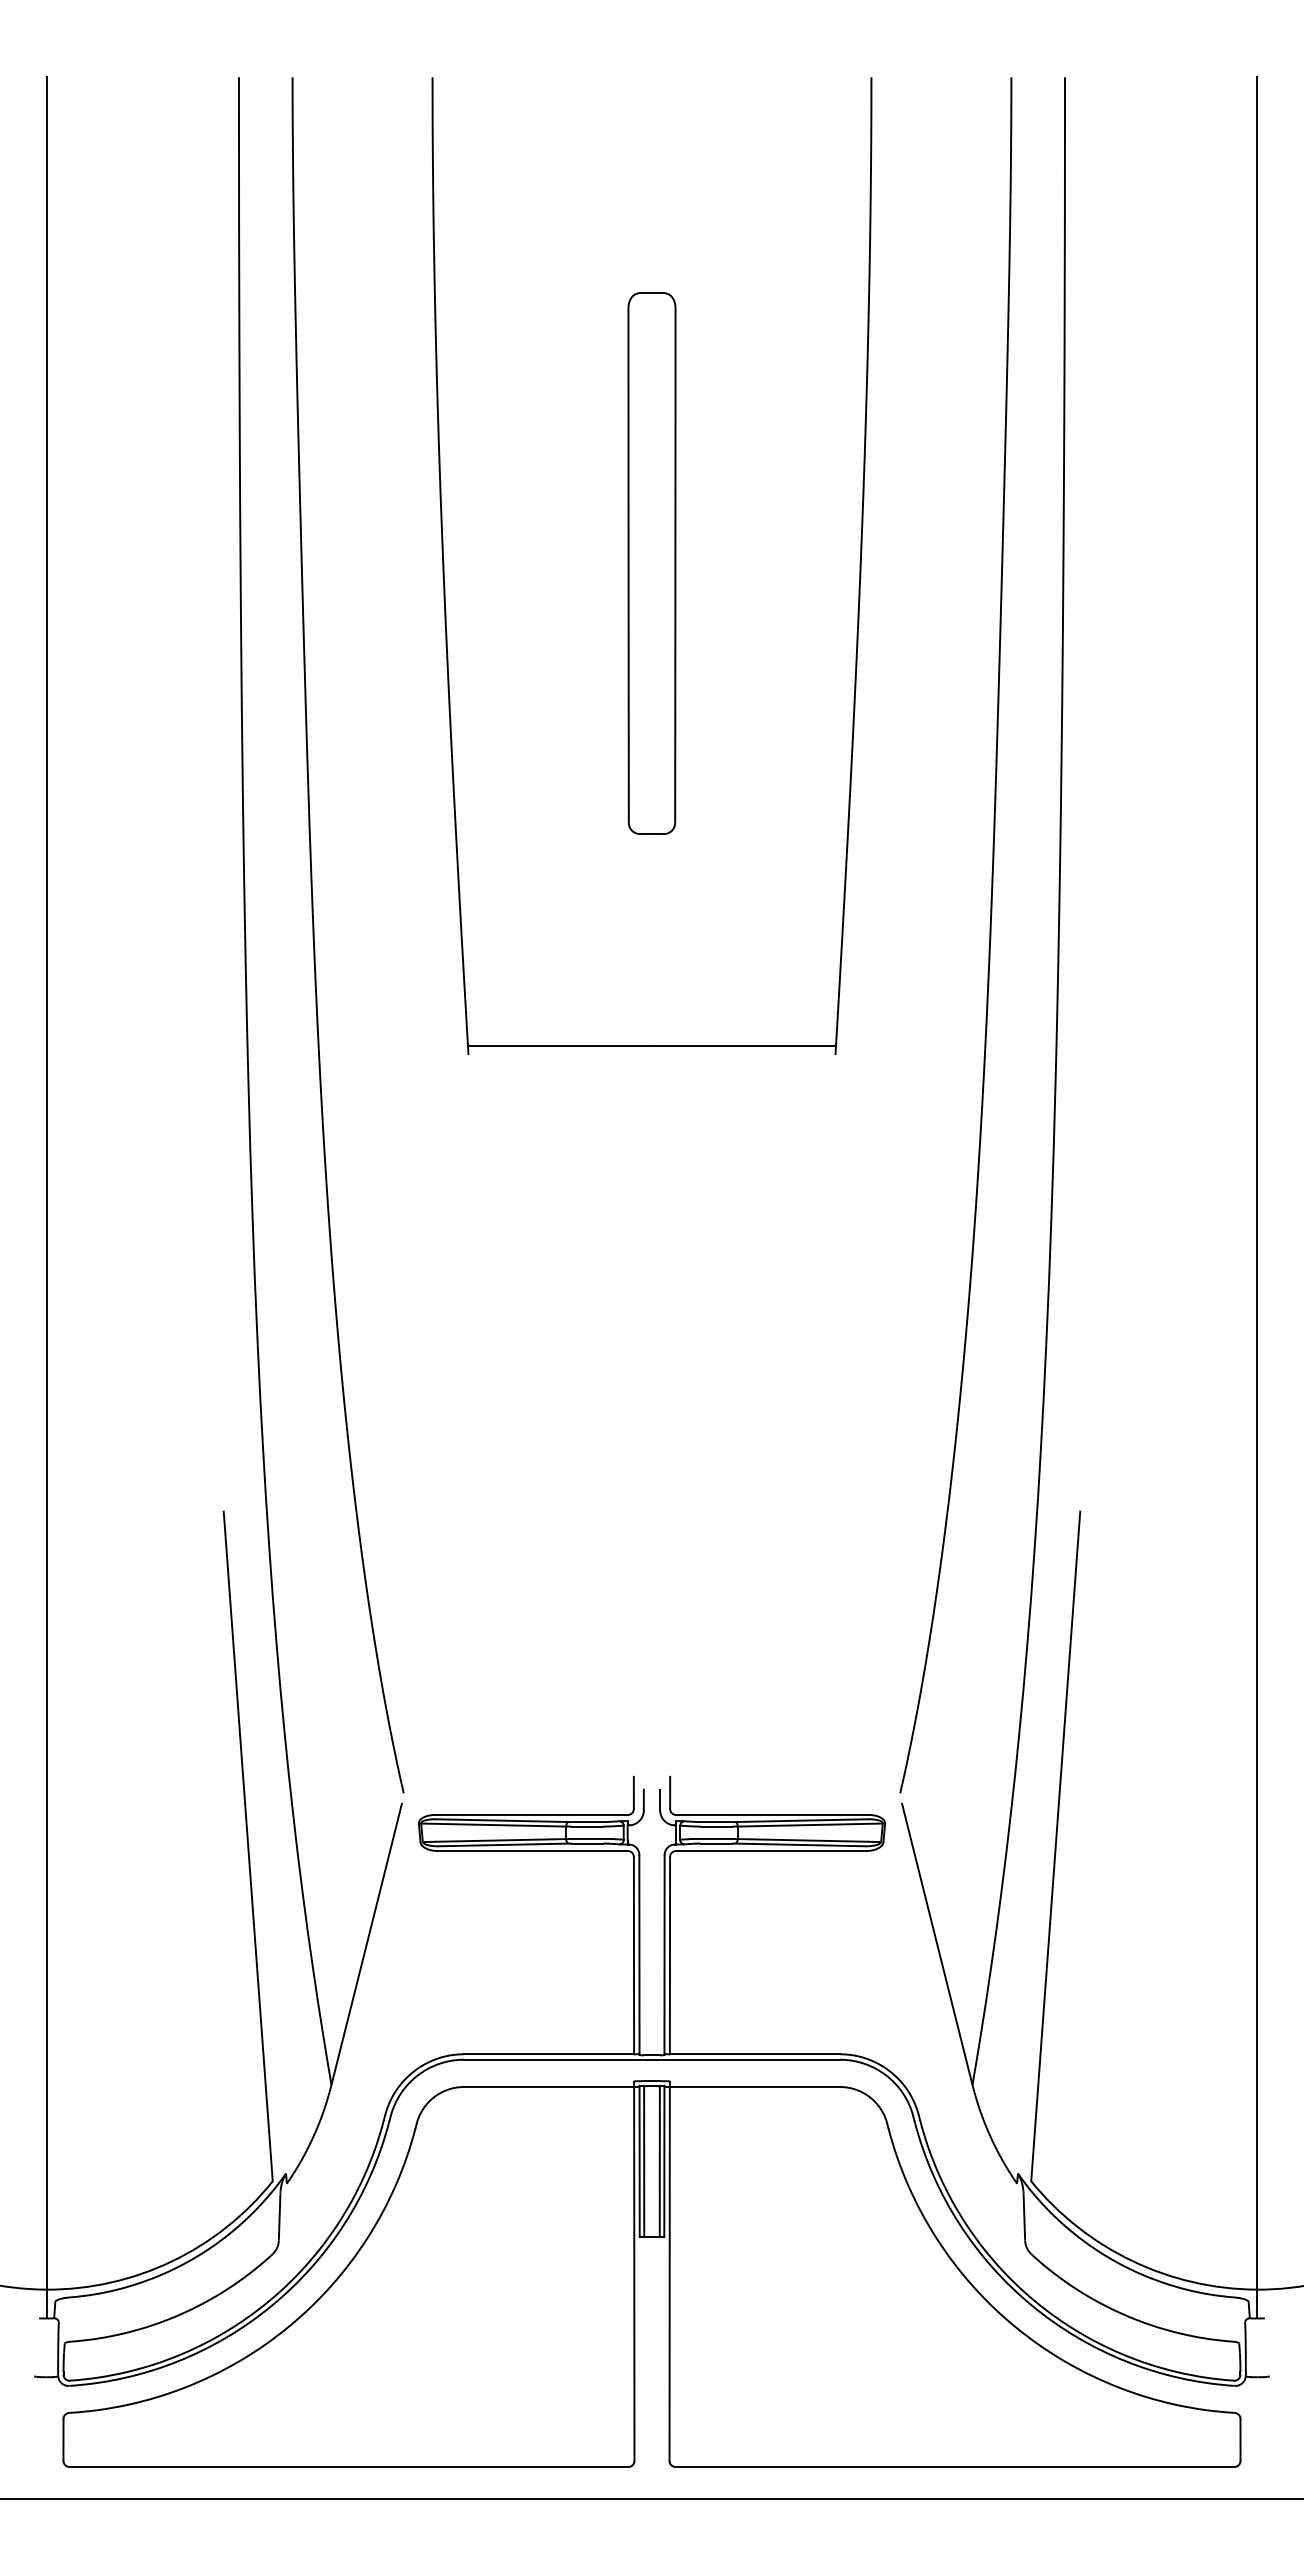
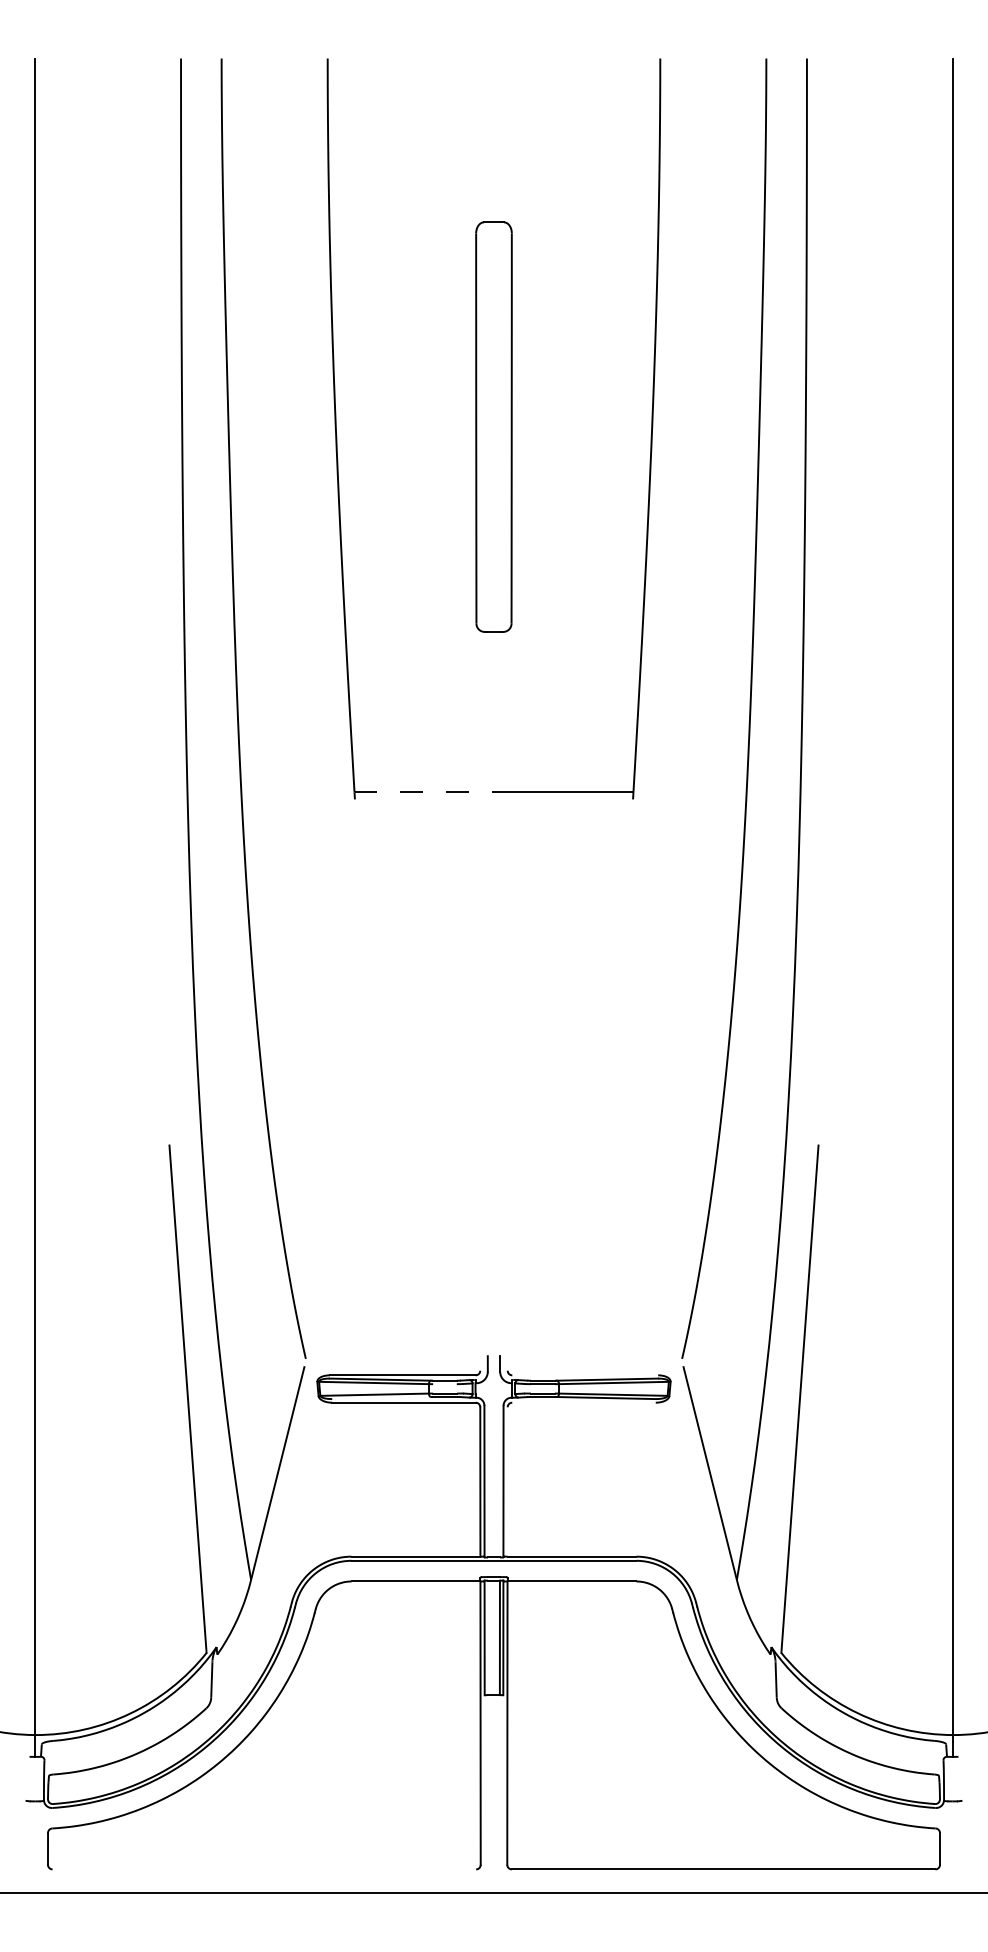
line: (560, 1045) -> (424, 792), solid -> dashed
line: (633, 1792) -> (479, 1358), removed
line: (670, 1792) -> (508, 1358), removed
line: (772, 1814) -> (585, 1374), removed
line: (586, 1826) -> (444, 1384), removed
line: (503, 1844) -> (381, 1397), removed
line: (770, 1851) -> (583, 1403), removed
line: (669, 1955) -> (507, 1481), removed
line: (644, 2160) -> (488, 1637), removed
line: (348, 2466) -> (264, 1869), removed

